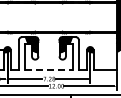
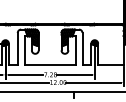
line: (48, 70) -> (49, 65), dashed -> solid

